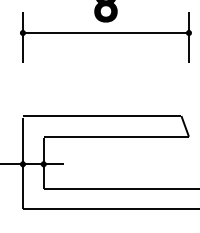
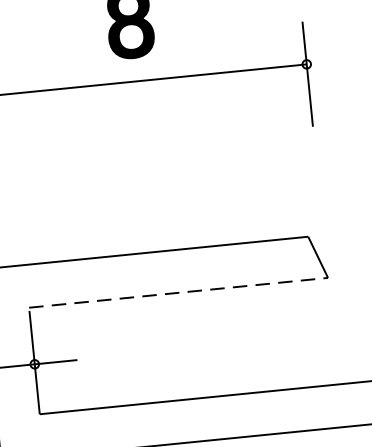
line: (116, 136) -> (178, 292), solid -> dashed

